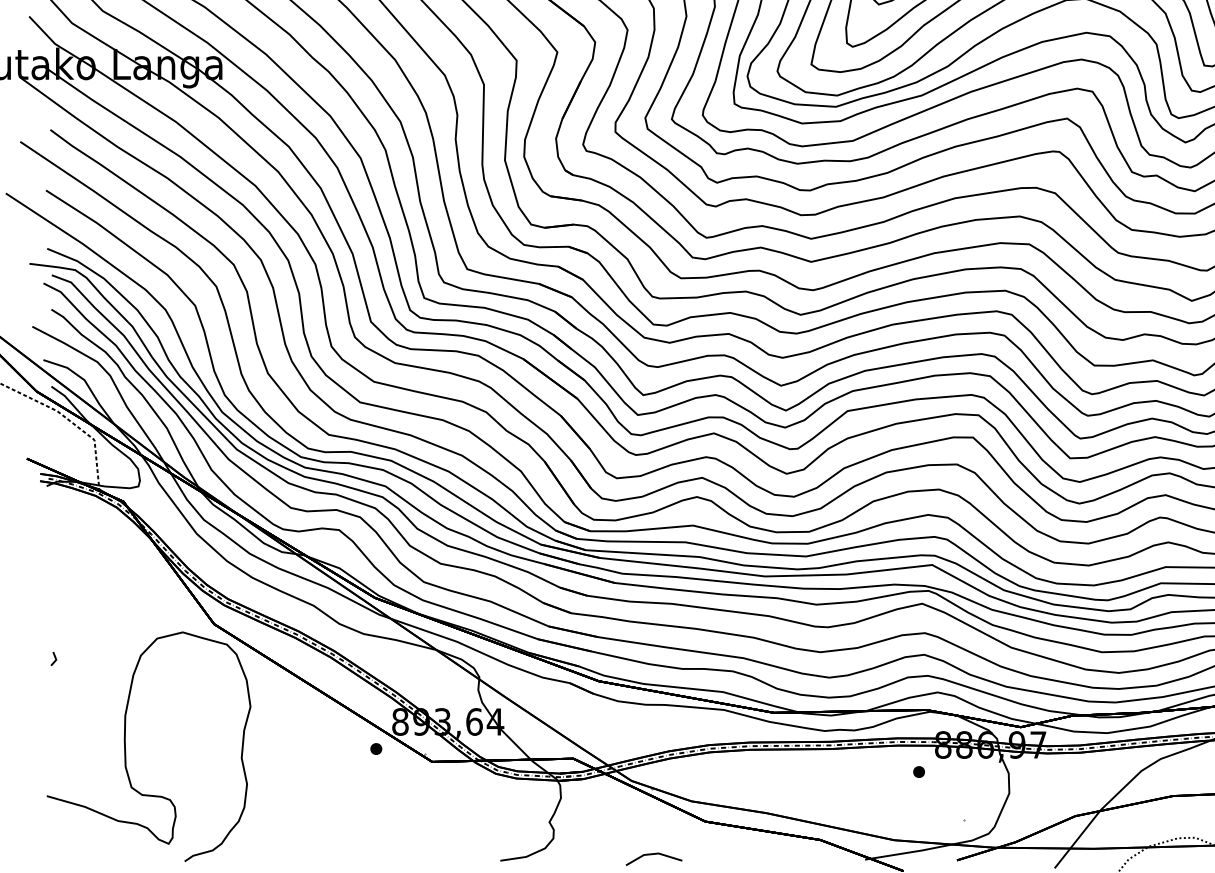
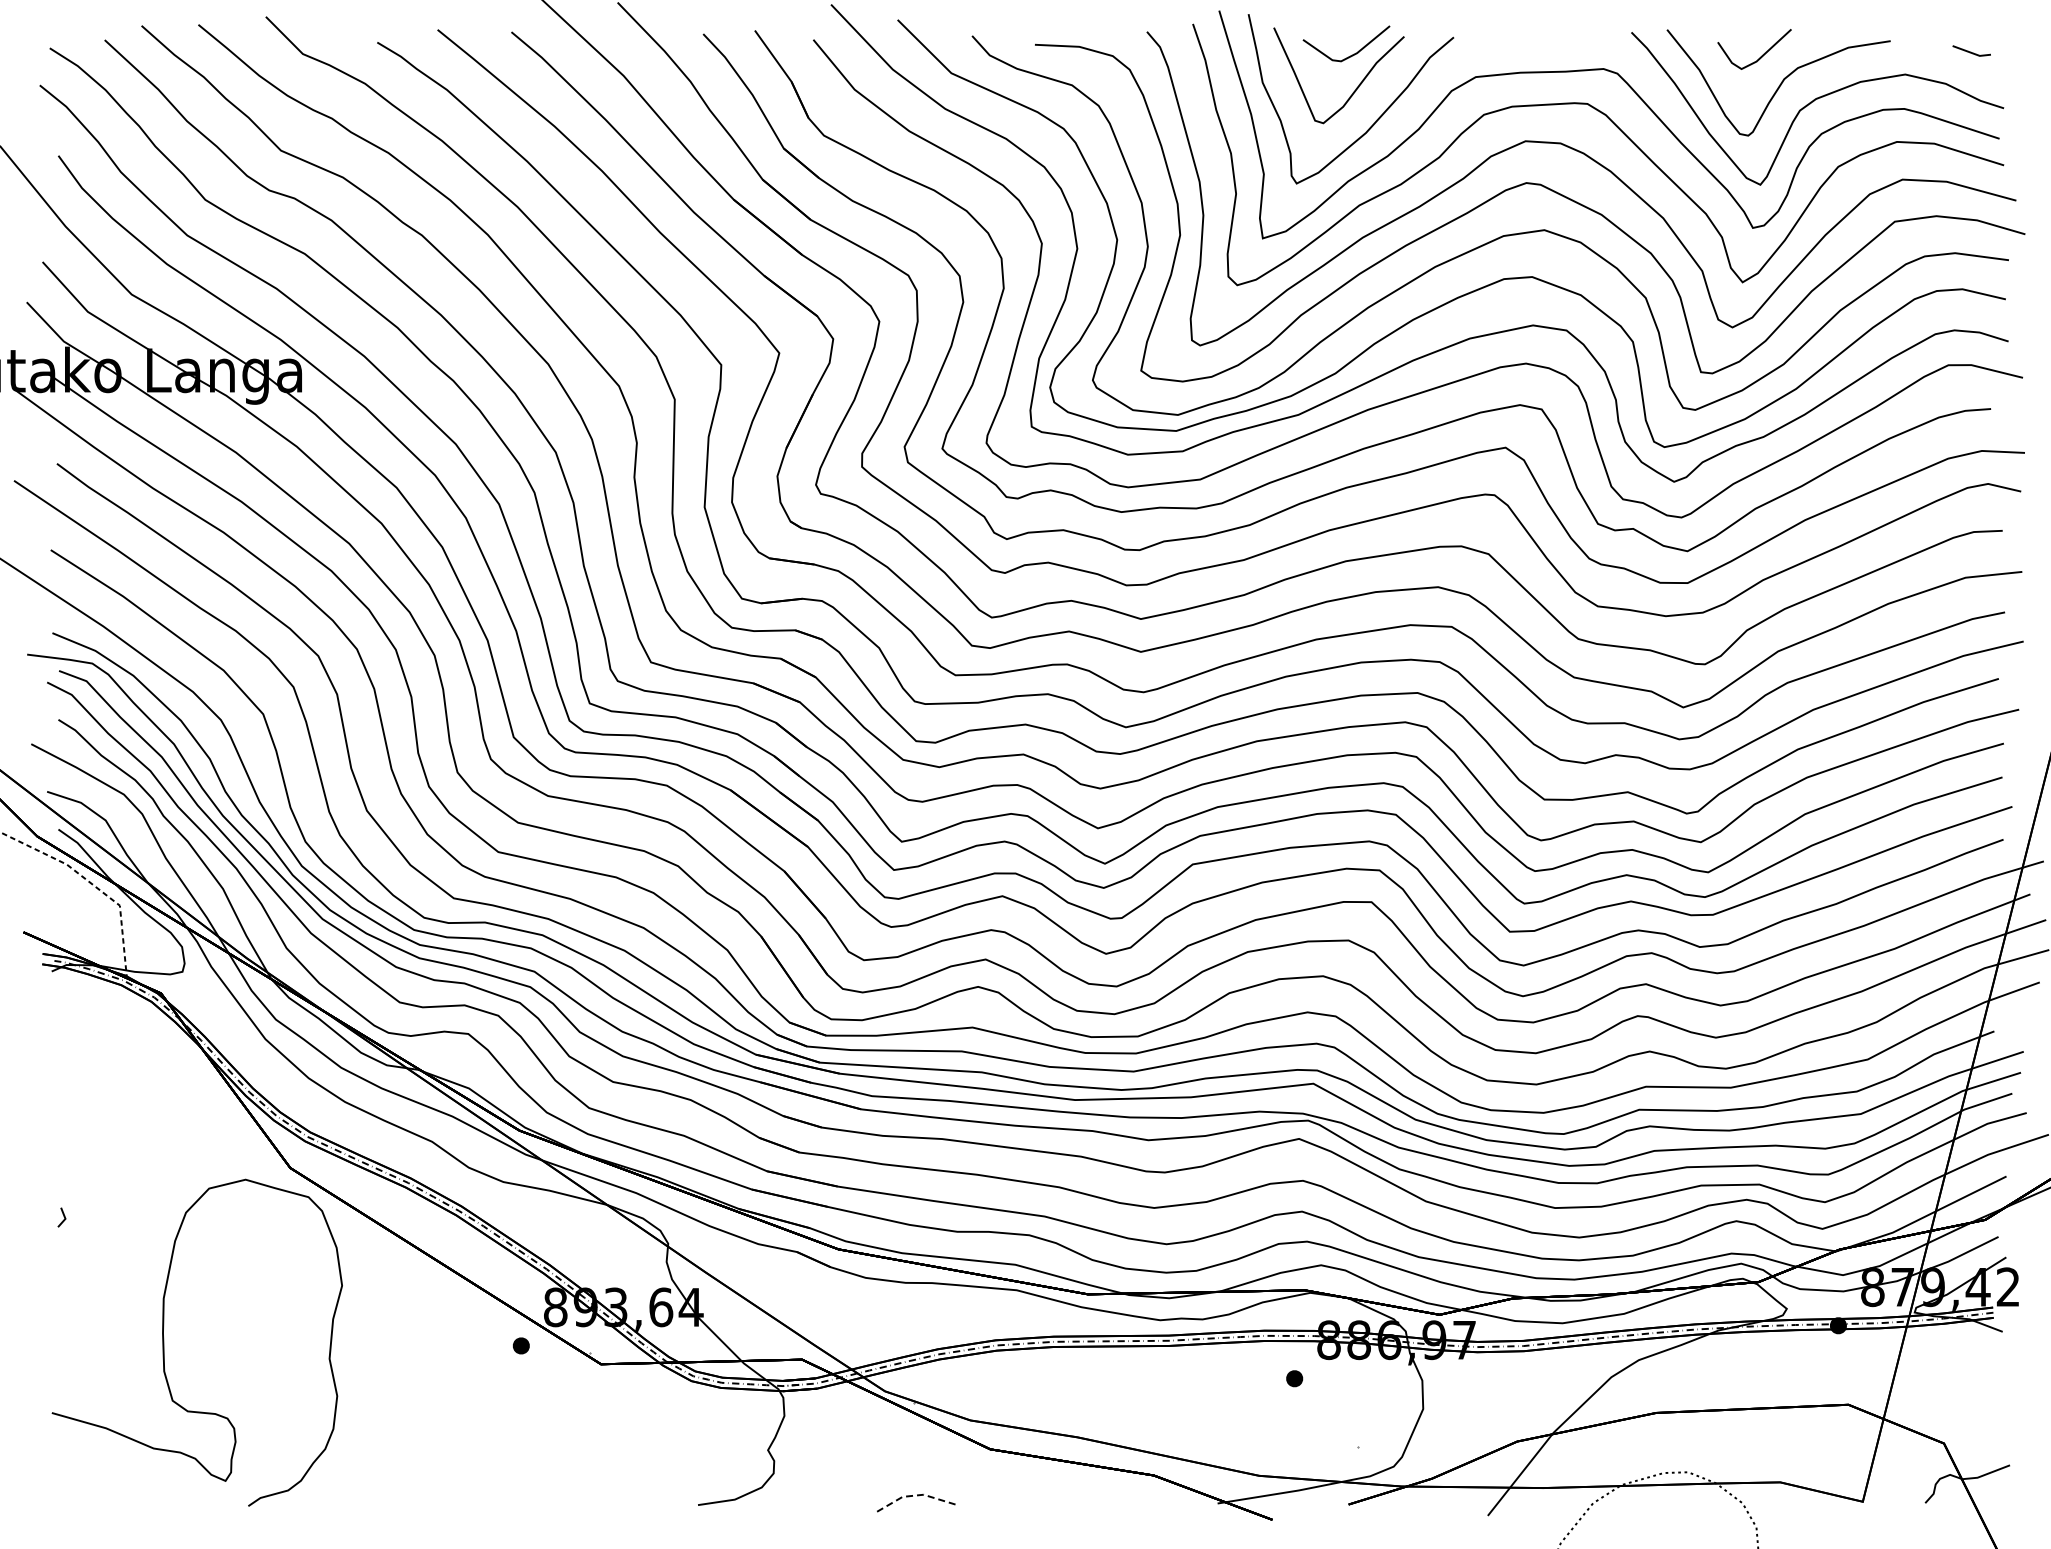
line: (652, 854) -> (915, 1495), solid -> dashed

